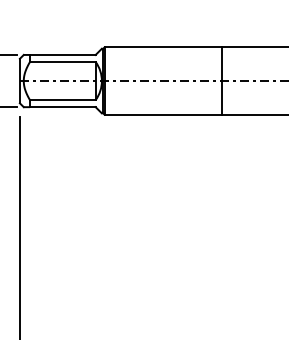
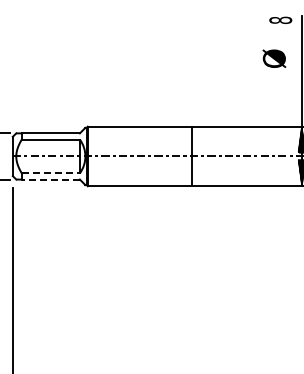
line: (63, 100) -> (51, 173), solid -> dashed
line: (62, 107) -> (50, 179), solid -> dashed

